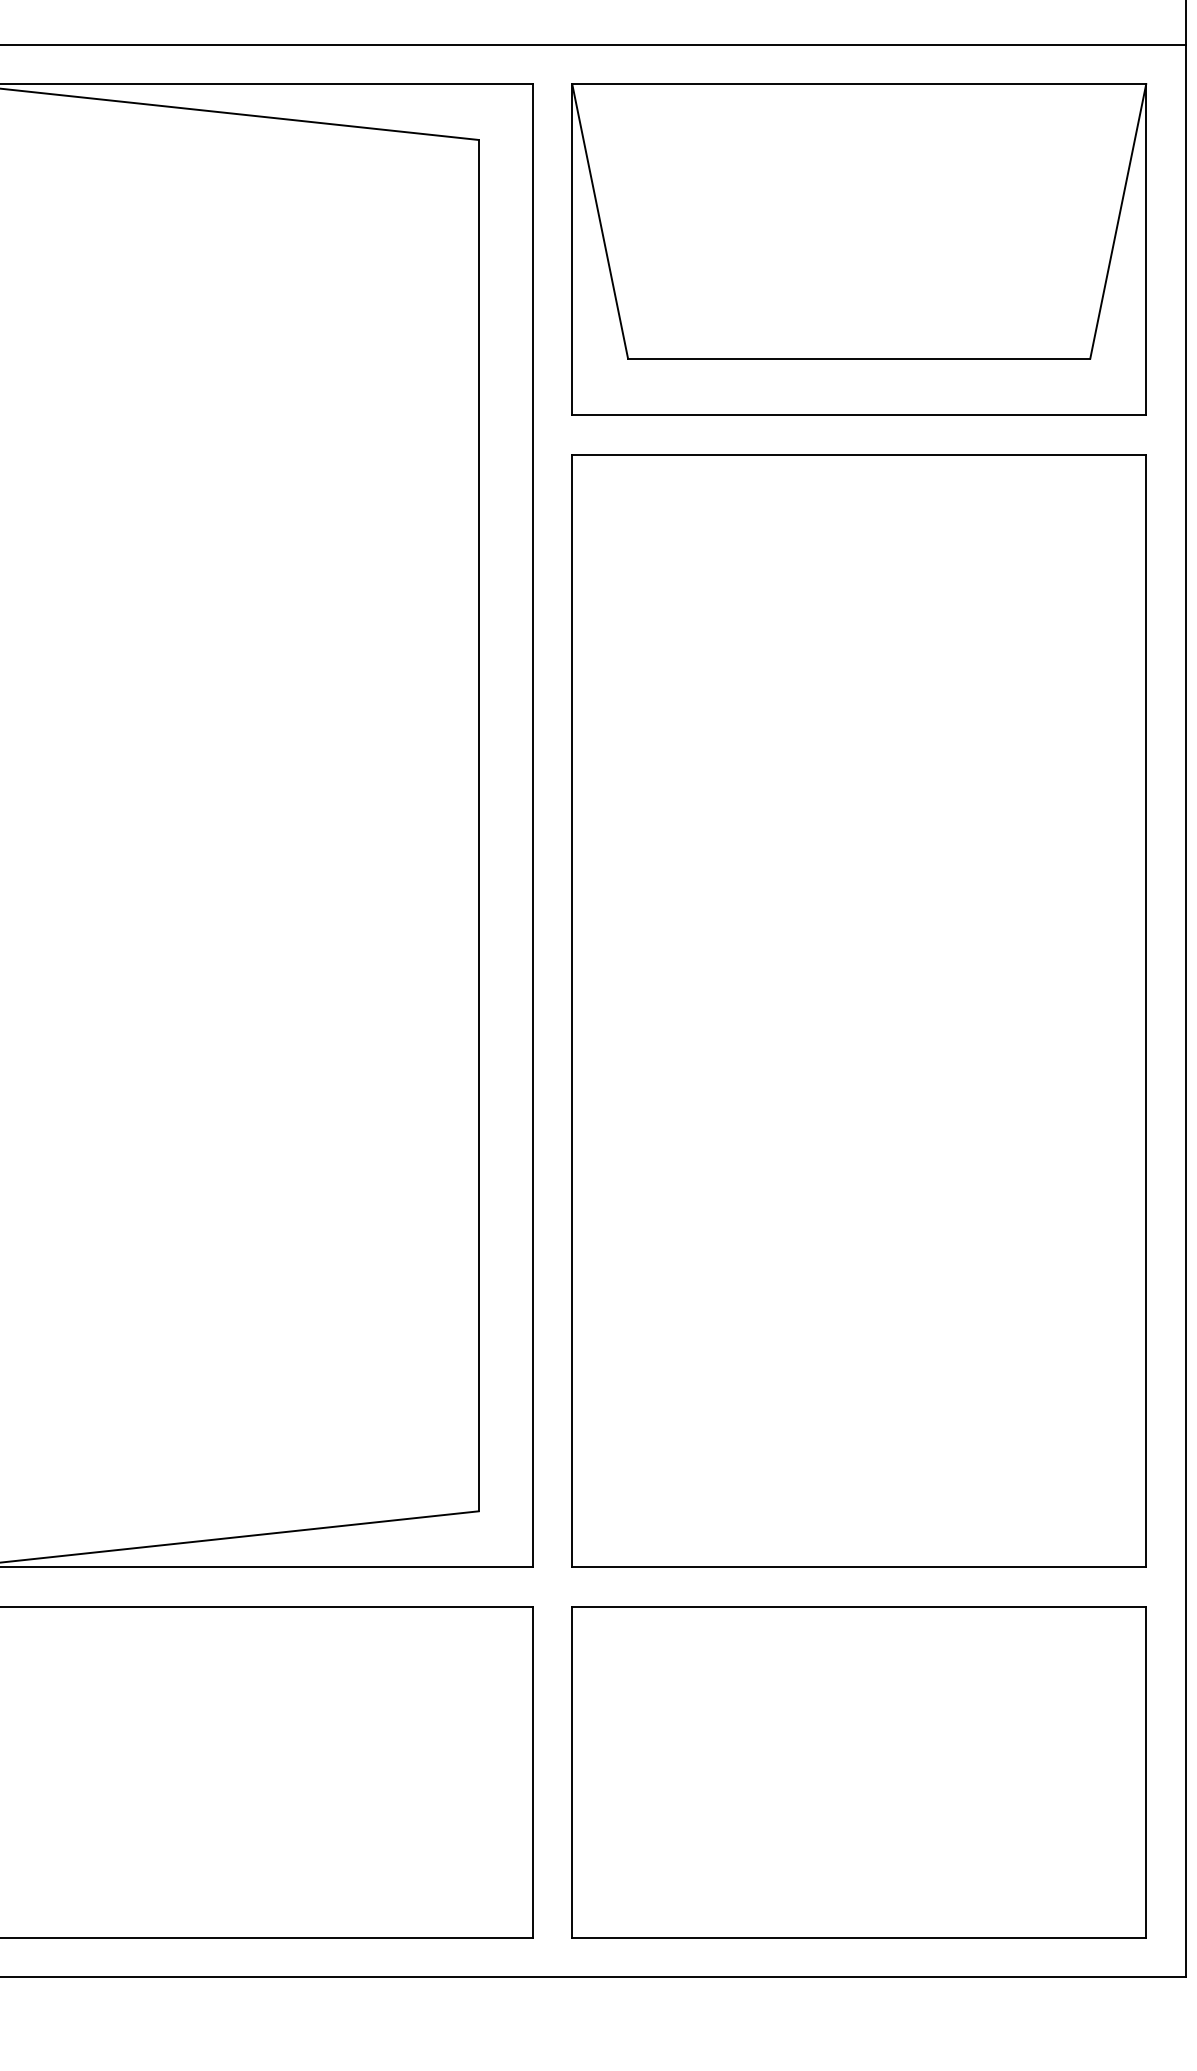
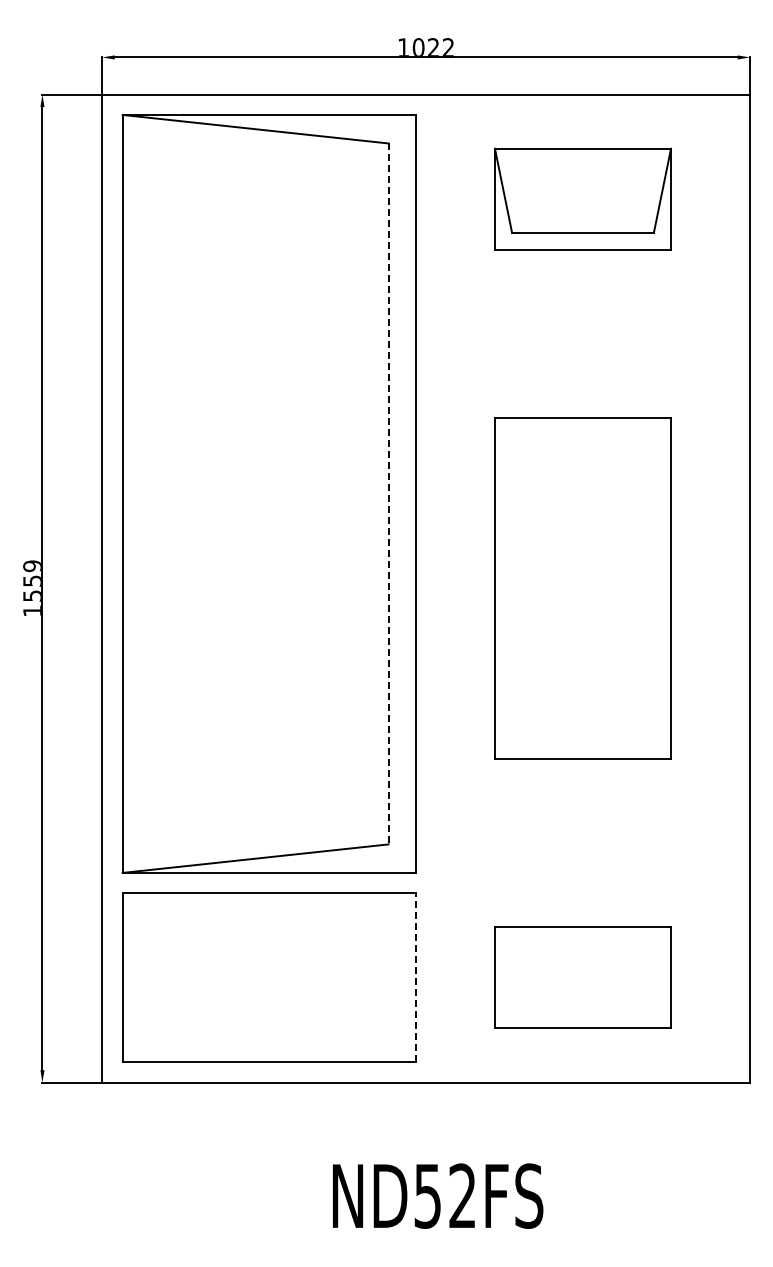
part: (858, 249) -> (582, 199), size x0.6
line: (478, 826) -> (388, 494), solid -> dashed
part: (858, 1010) -> (582, 588), size x0.6
line: (533, 1771) -> (416, 977), solid -> dashed
part: (858, 1771) -> (582, 977), size x0.6

